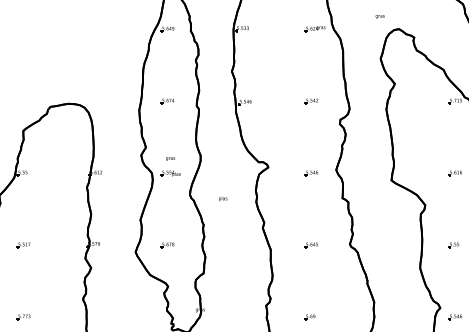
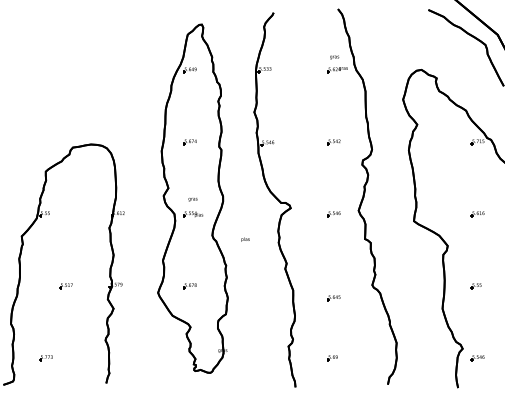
text: (380, 16) -> (334, 57), moved
part: (23, 245) -> (65, 286), moved
part: (311, 245) -> (333, 298), moved

